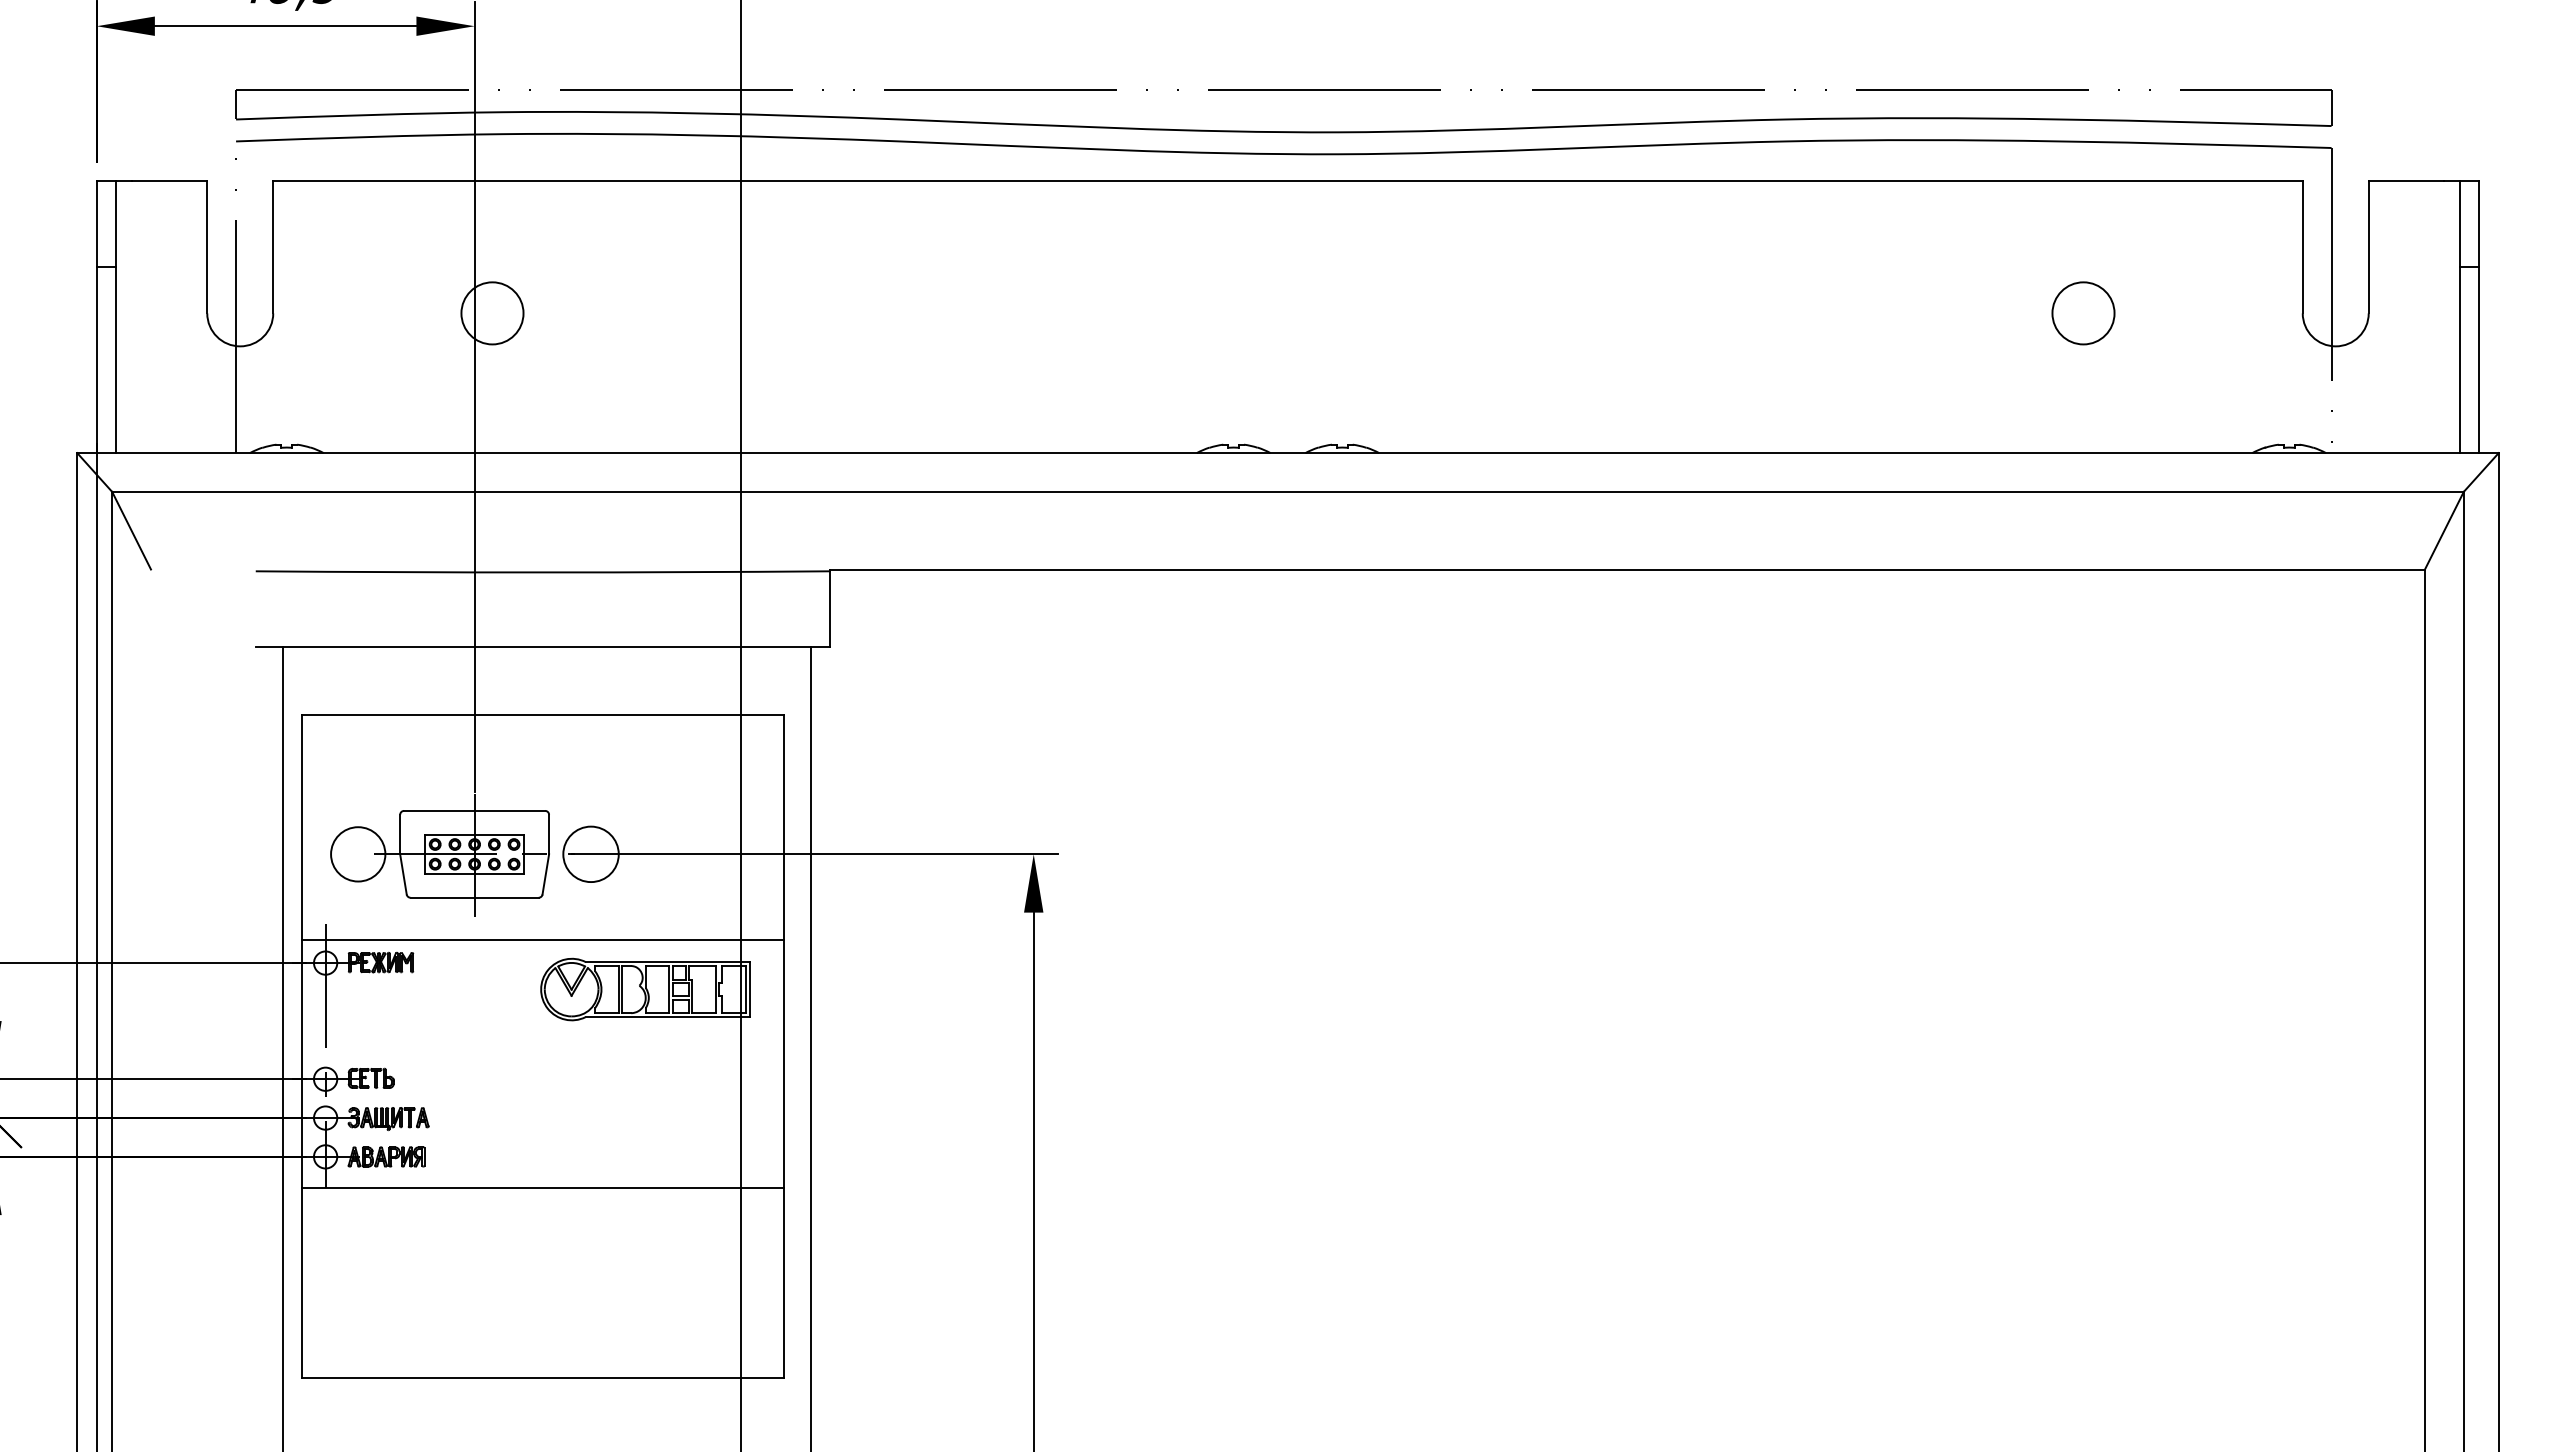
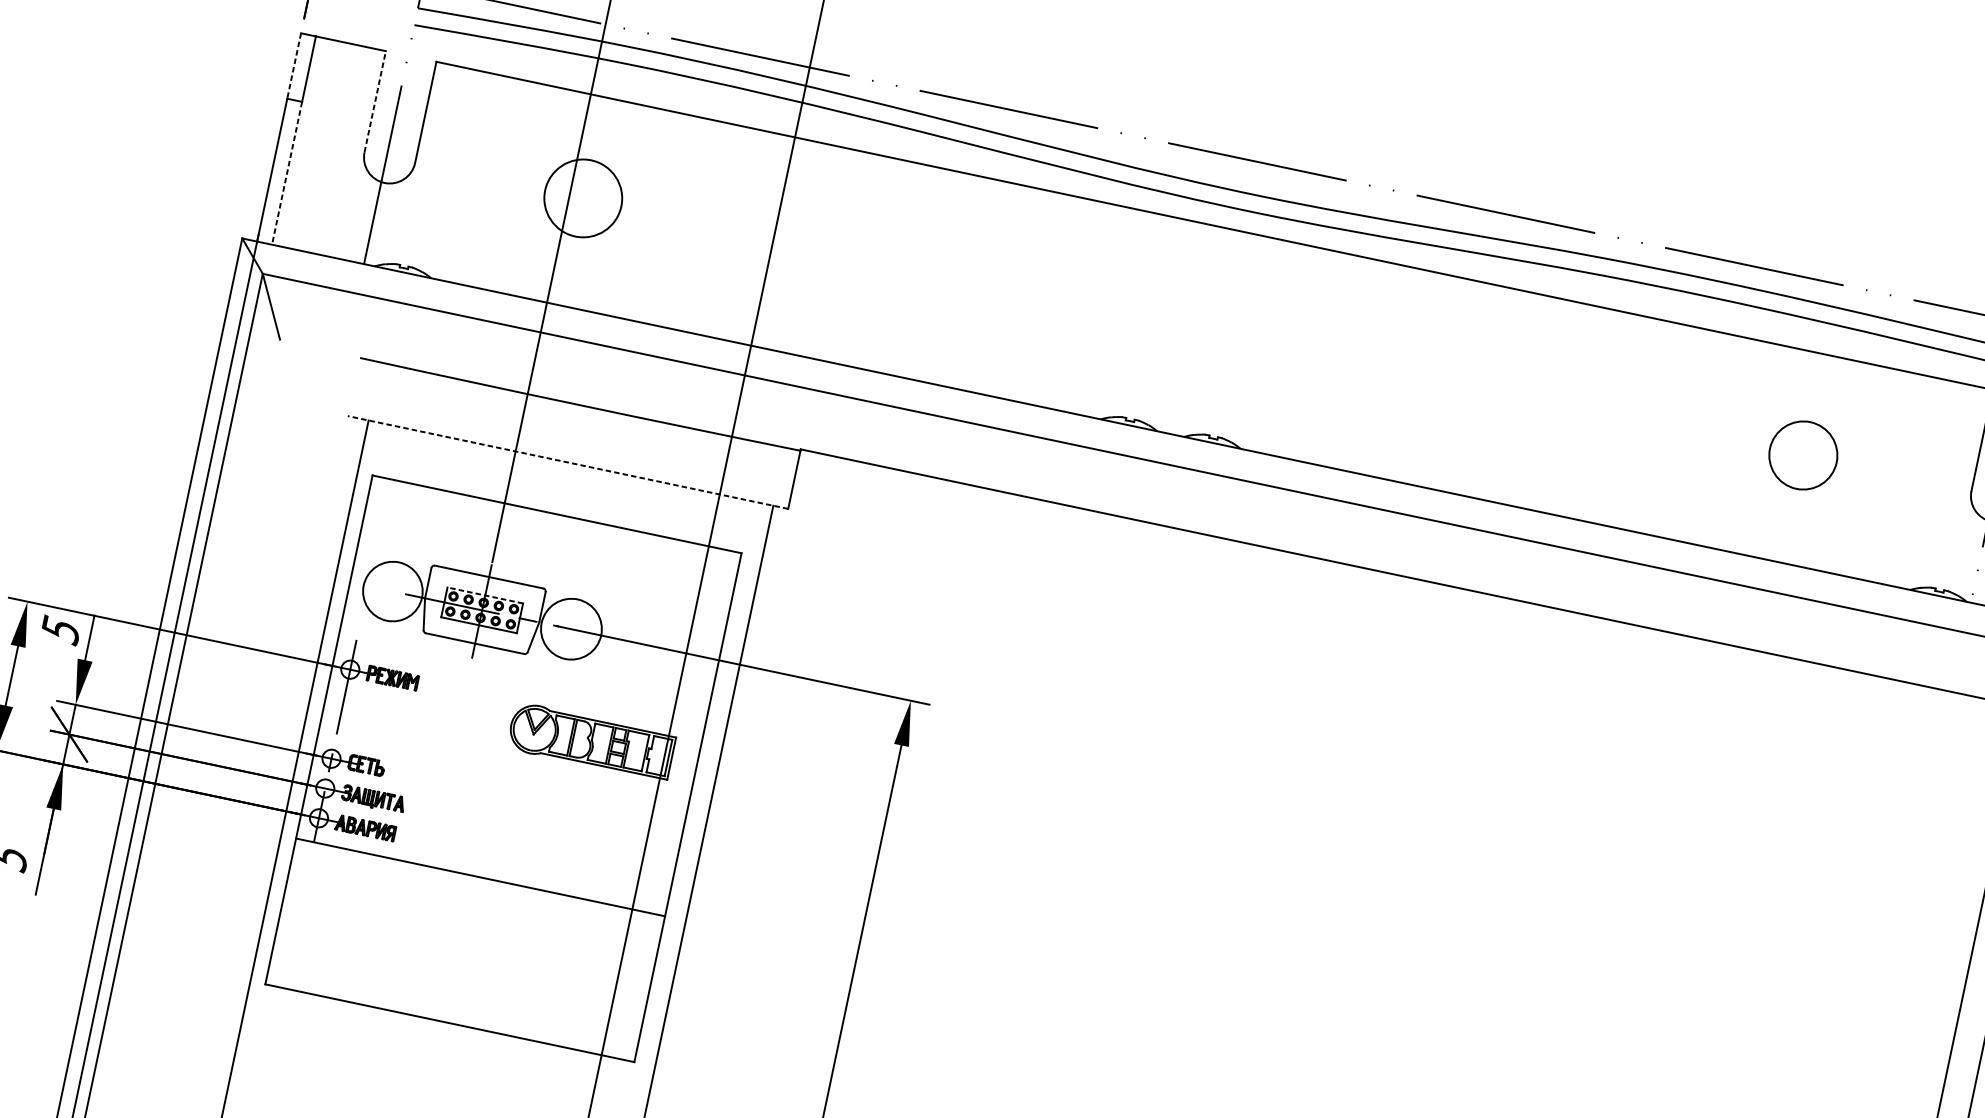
line: (96, 224) -> (293, 66), solid -> dashed
line: (207, 247) -> (375, 101), solid -> dashed
circle: (492, 313) -> (583, 198), size x1.6
circle: (2083, 313) -> (1803, 455), size x1.4
line: (116, 360) -> (287, 173), solid -> dashed
line: (542, 647) -> (567, 462), solid -> dashed
line: (474, 834) -> (485, 595), solid -> dashed
circle: (358, 854) -> (393, 591), size x1.4
circle: (590, 854) -> (570, 629), size x1.4
line: (542, 939) -> (520, 686), removed

